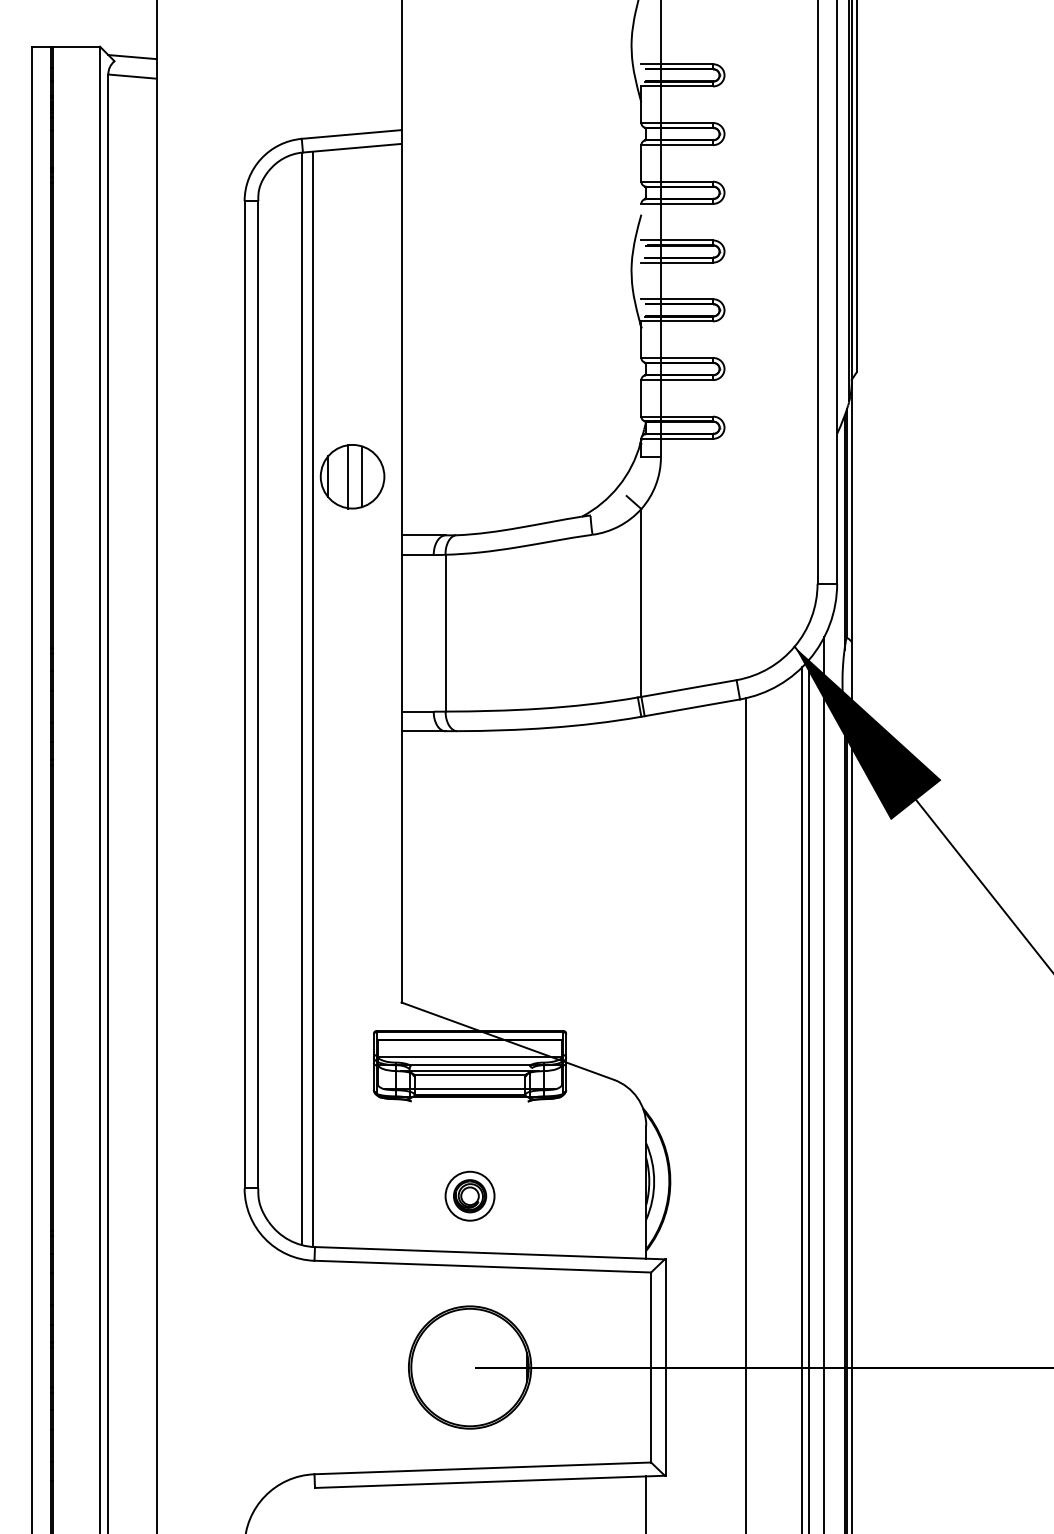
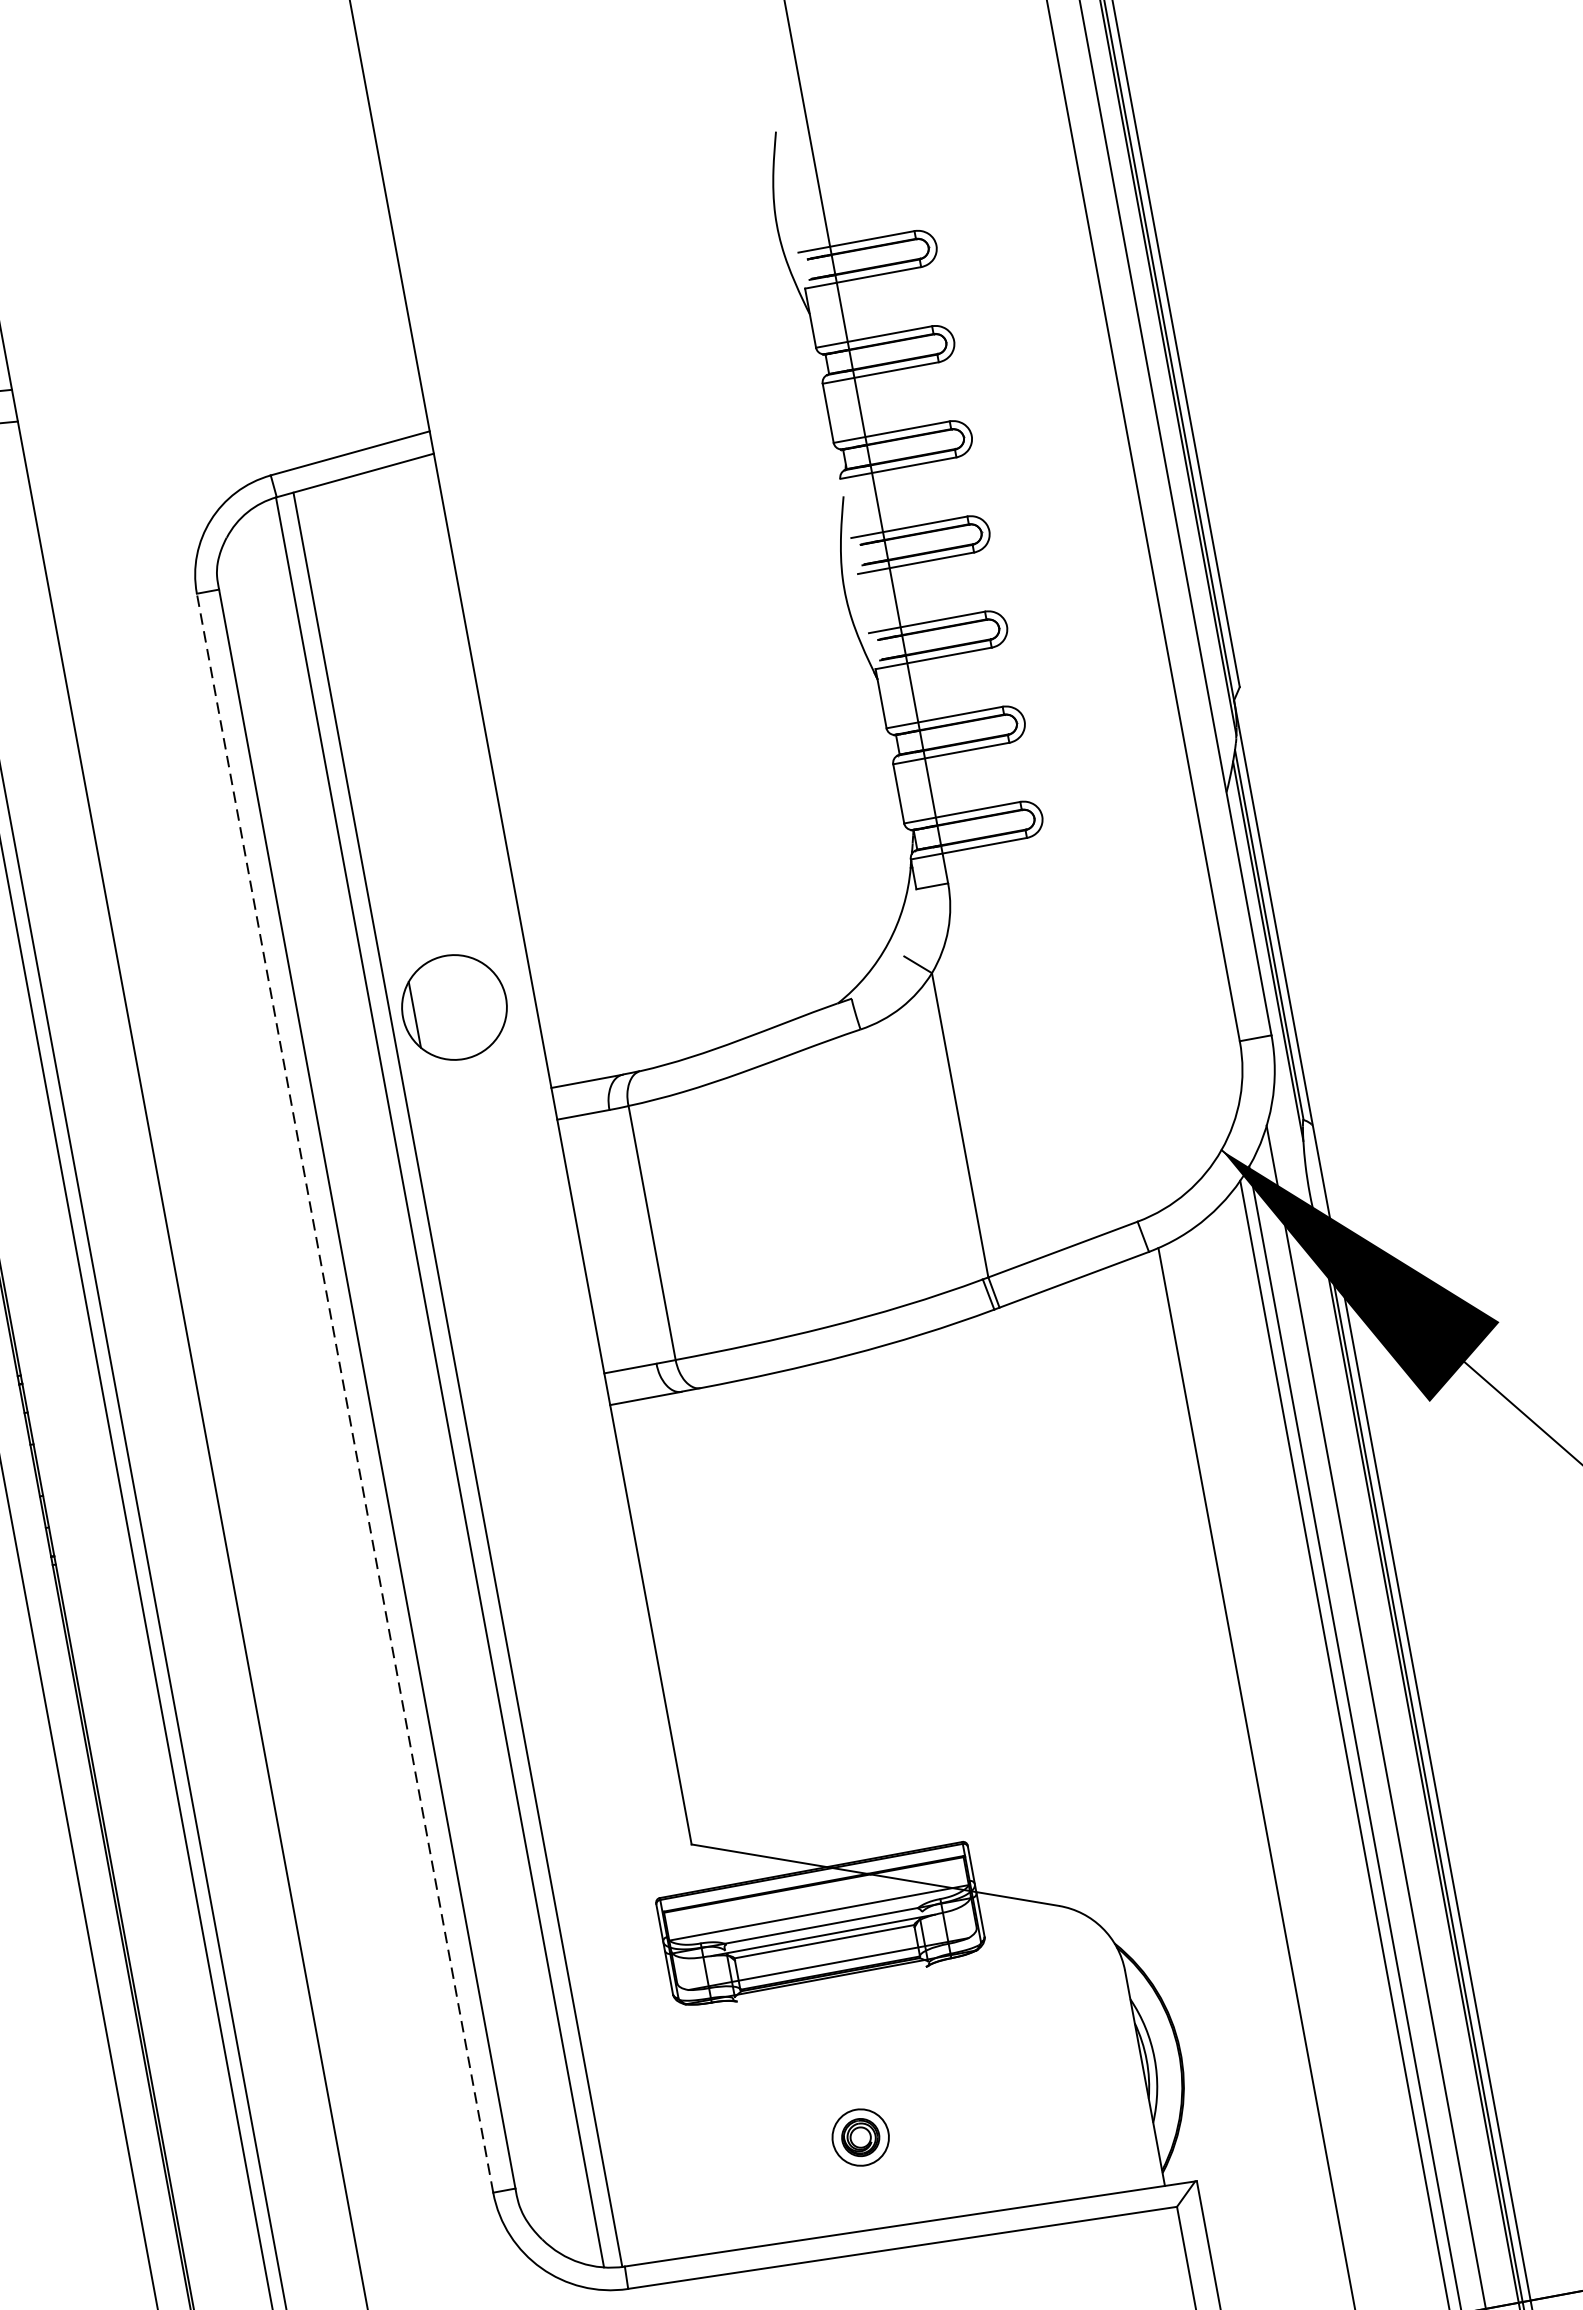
line: (347, 476) -> (446, 1008), removed
line: (362, 476) -> (470, 1004), removed
line: (244, 694) -> (344, 1392), solid -> dashed
part: (469, 1195) -> (859, 2136), size x0.7

